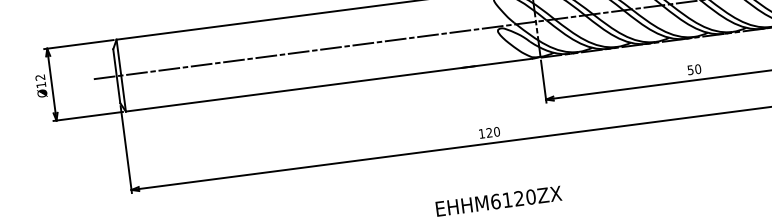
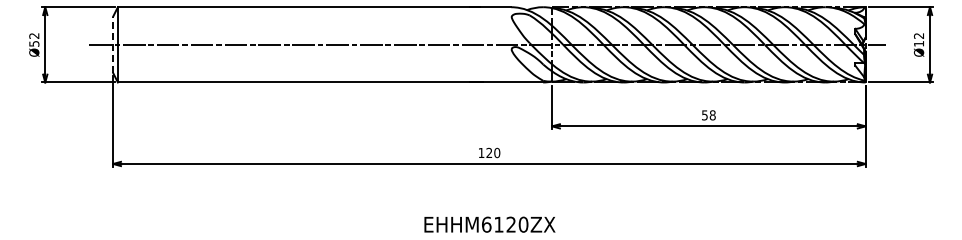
text: (697, 69) -> (712, 115), 50 -> 58
line: (117, 75) -> (113, 44), solid -> dashed
text: (41, 84) -> (34, 43), Ø12 -> Ø52

